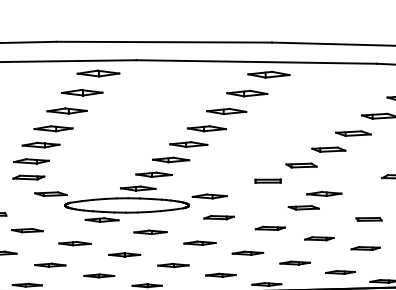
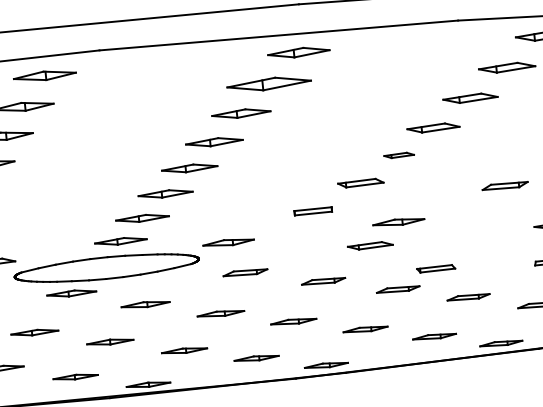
part: (247, 93) -> (269, 83), size x1.4
part: (328, 149) -> (398, 155), size x0.6
line: (368, 219) -> (435, 269), moved

